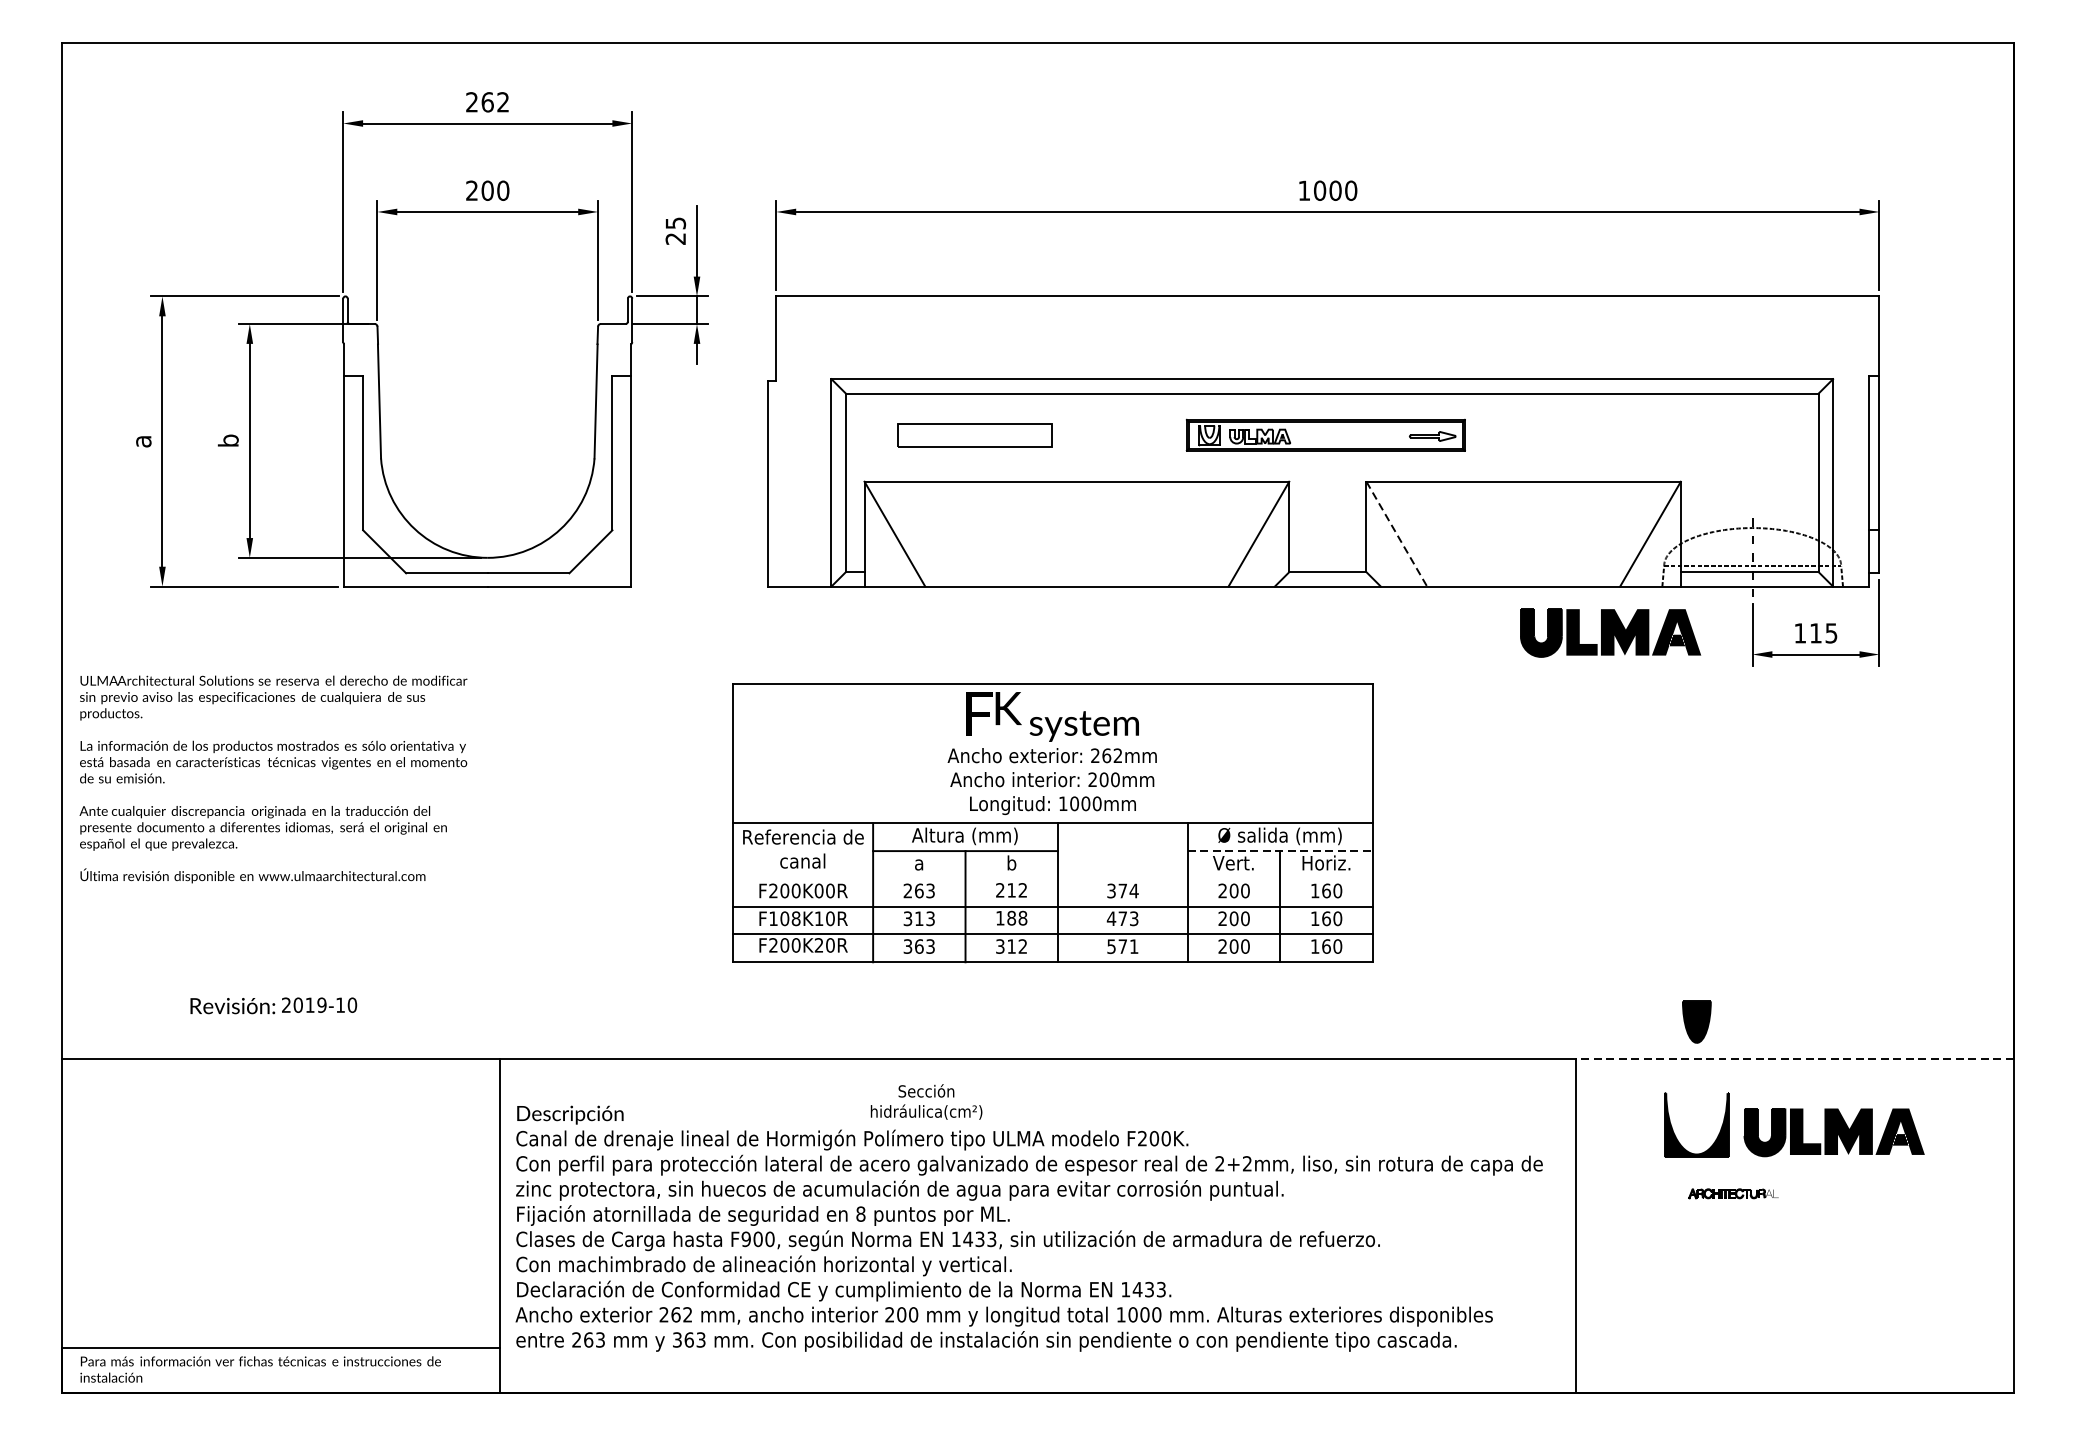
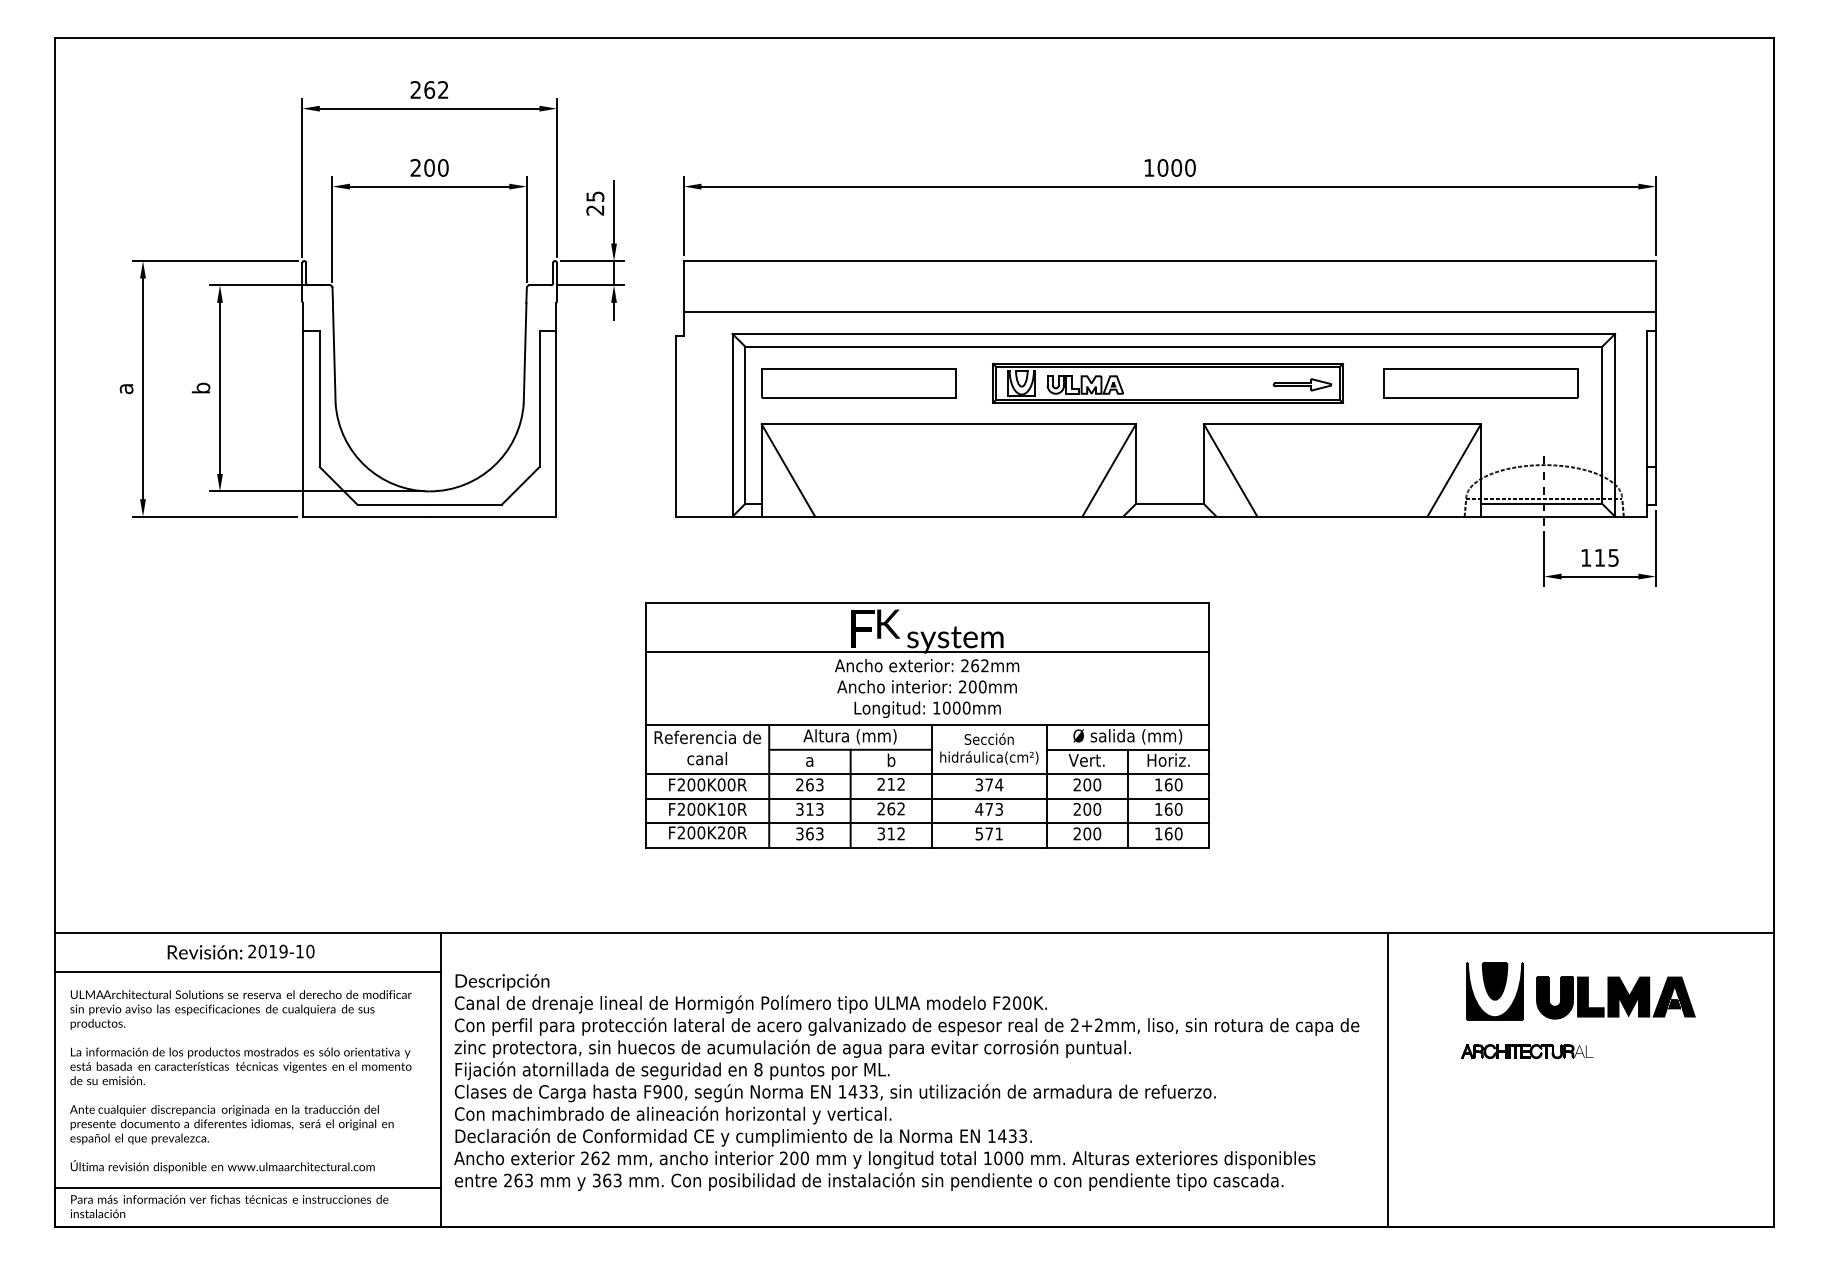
line: (1327, 354) -> (1169, 312), added
part: (974, 435) -> (858, 383), size x1.43
part: (1326, 435) -> (1168, 383), size x1.43
part: (1680, 435) -> (1480, 383), added
line: (1396, 534) -> (1230, 470), dashed -> solid
part: (1609, 632) -> (1418, 557), removed
line: (1052, 739) -> (927, 651), added
text: (273, 779) -> (240, 1081), moved
line: (1280, 850) -> (1128, 749), dashed -> solid
line: (1052, 879) -> (927, 774), added
text: (784, 917) -> (691, 808), F108K10R -> F200K10R
text: (1011, 917) -> (891, 808), 188 -> 262
text: (273, 1005) -> (240, 951), moved
part: (1696, 1022) -> (1494, 981), moved
line: (1794, 1058) -> (1581, 932), dashed -> solid
text: (926, 1101) -> (989, 748), moved
line: (281, 1102) -> (247, 971), added
part: (1733, 1193) -> (1527, 1051), size x1.67

